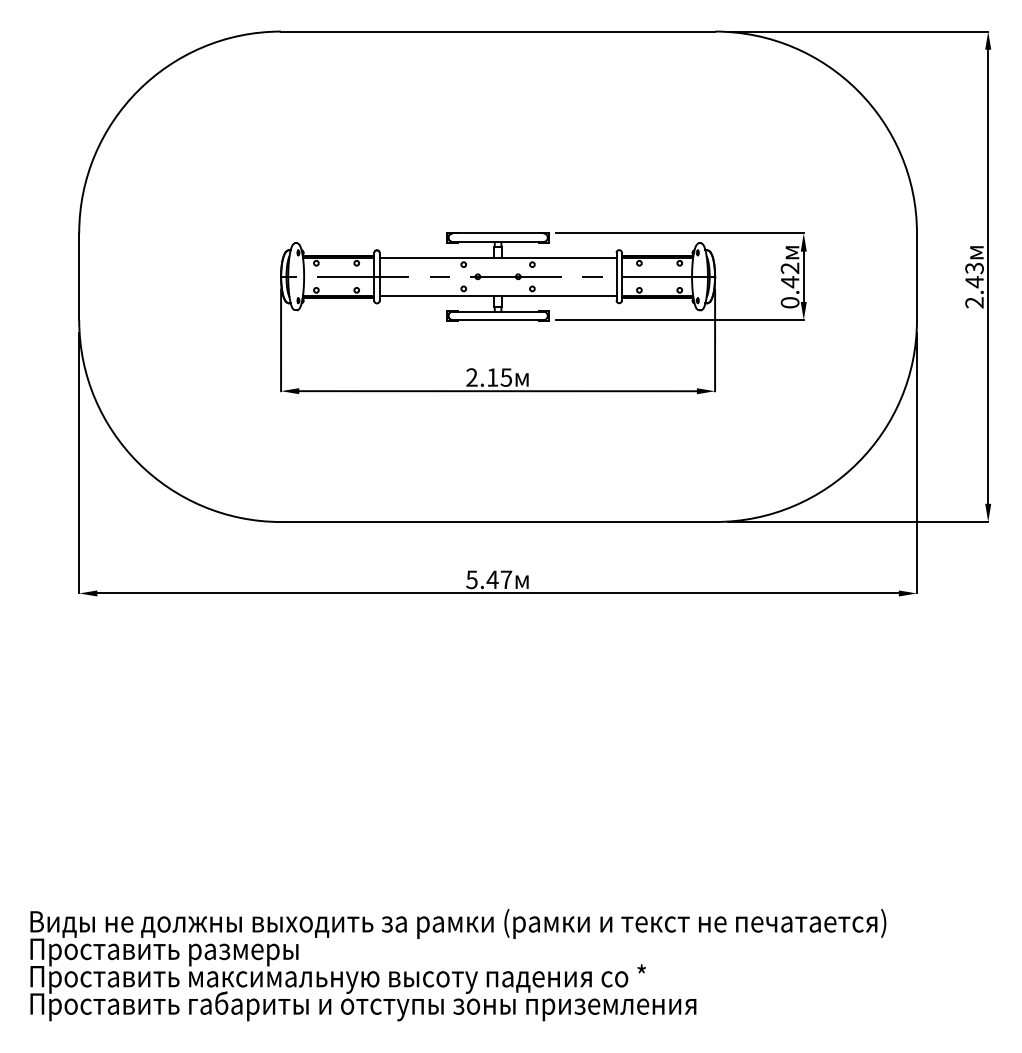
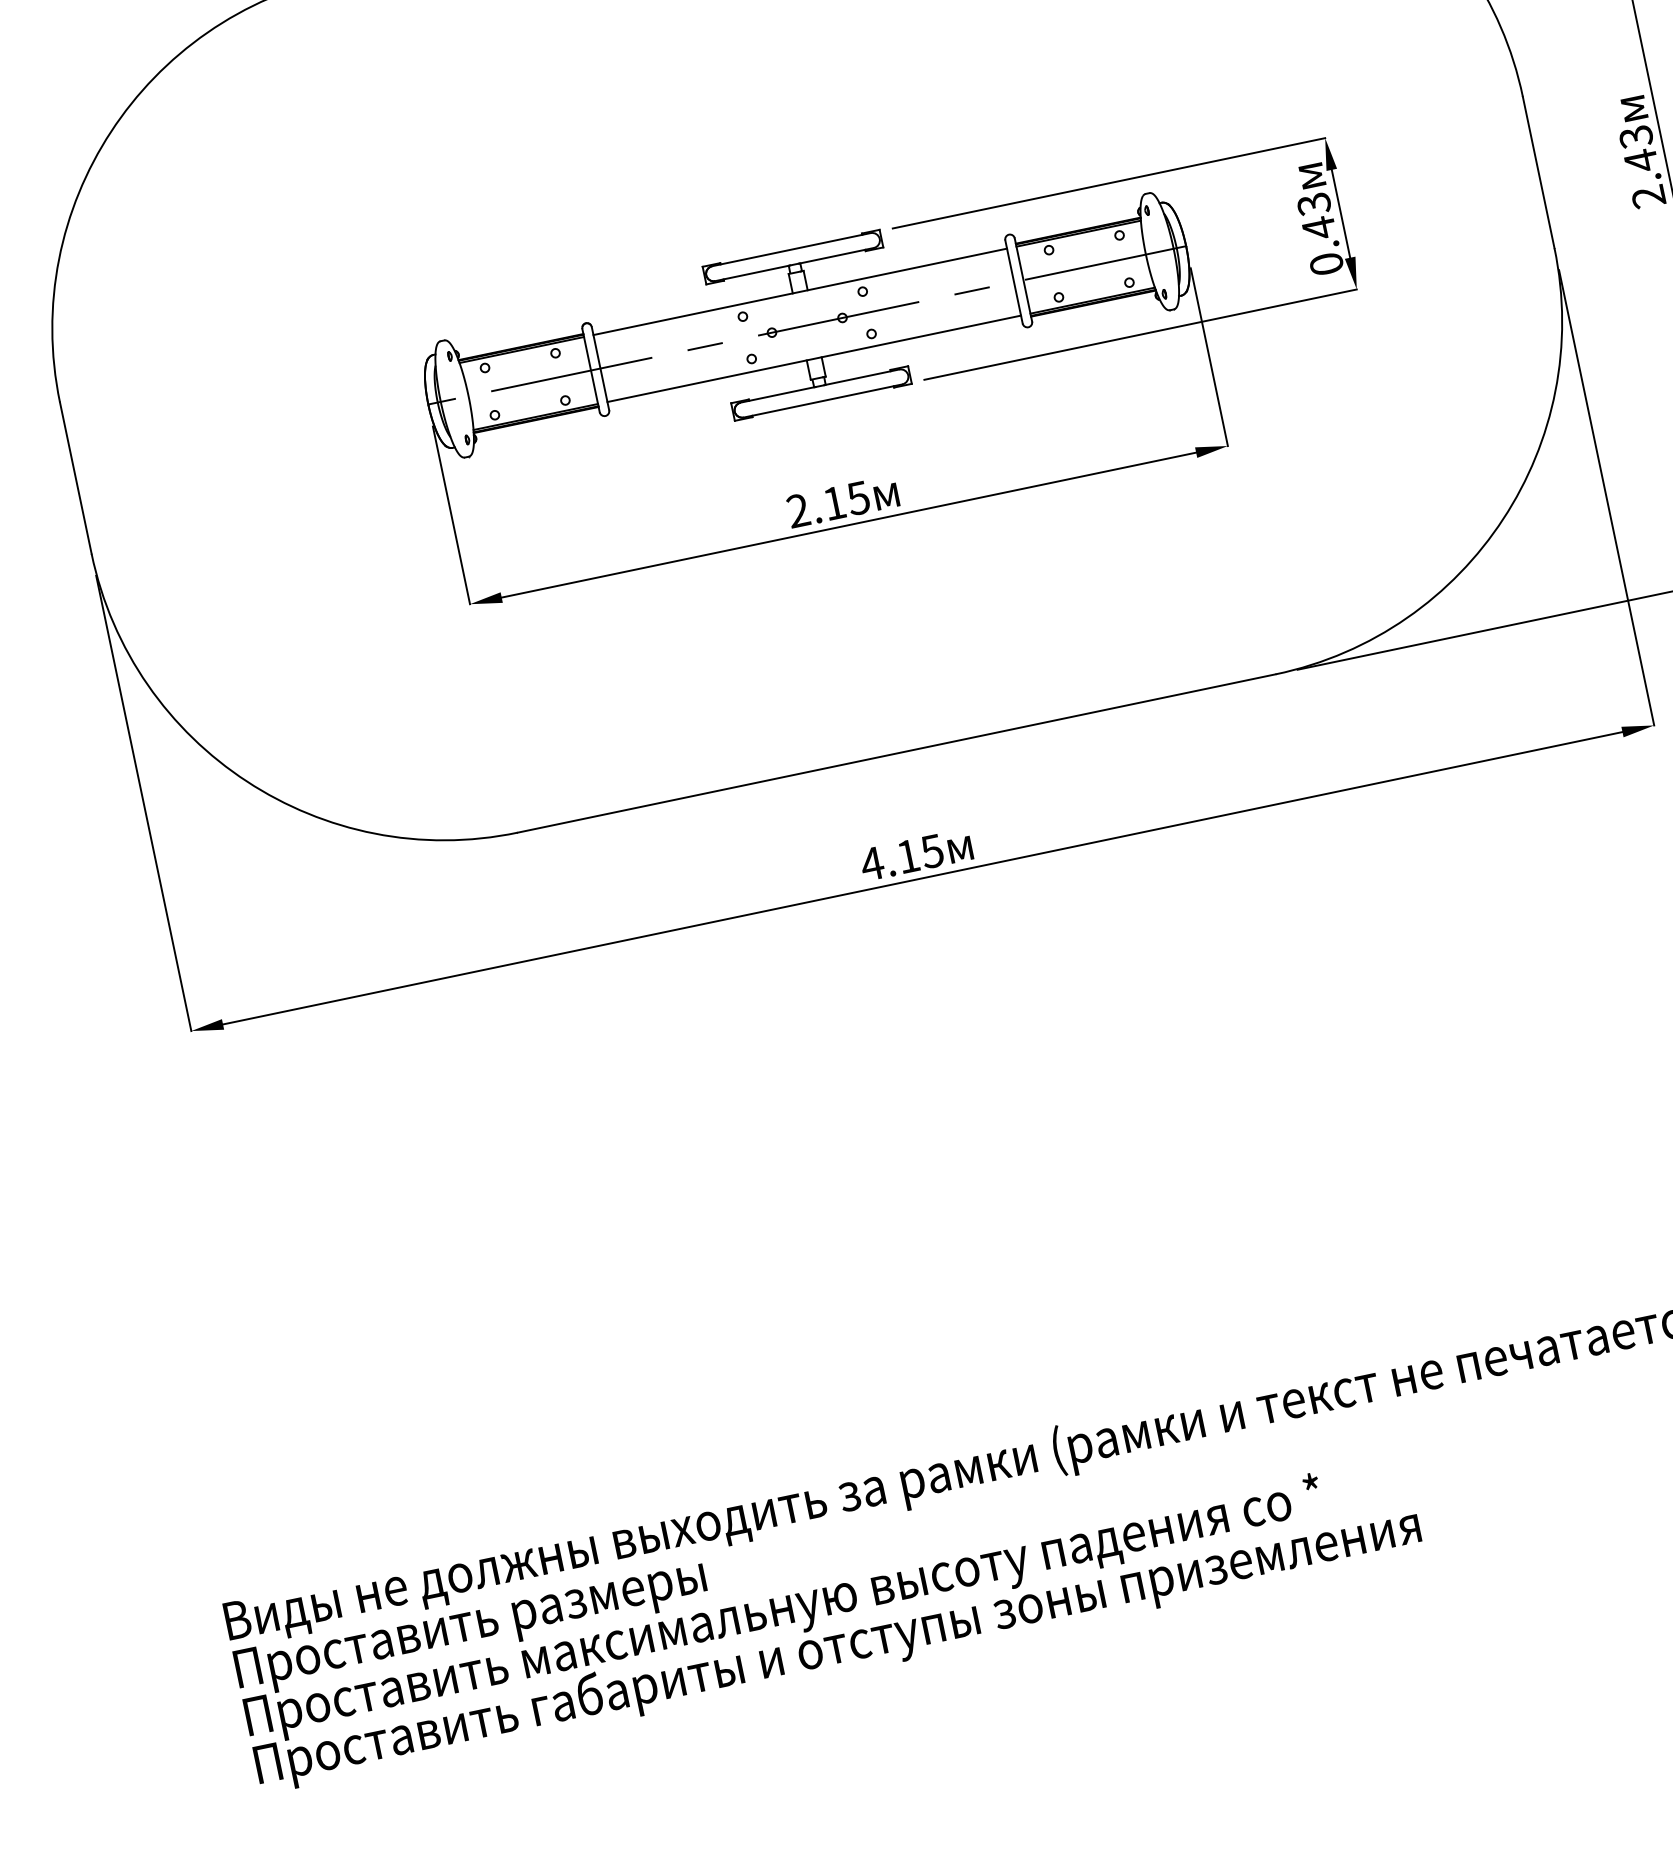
text: (790, 268) -> (1314, 204), 0.42 -> 0.43
text: (488, 579) -> (900, 857), 5.47 -> 4.15

